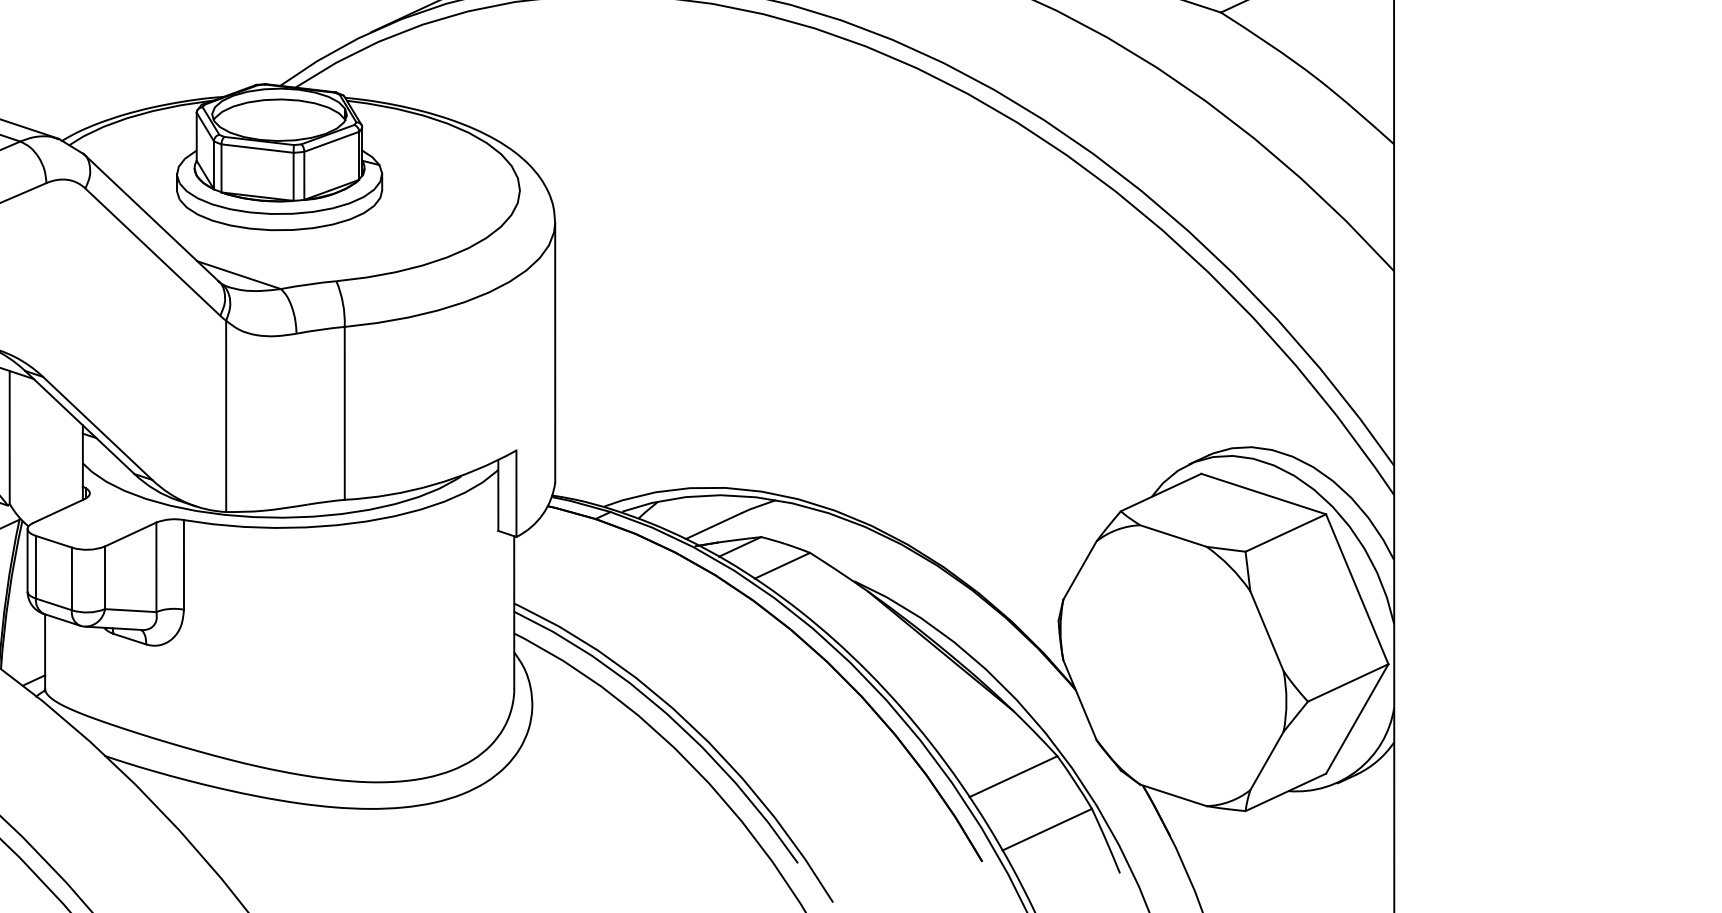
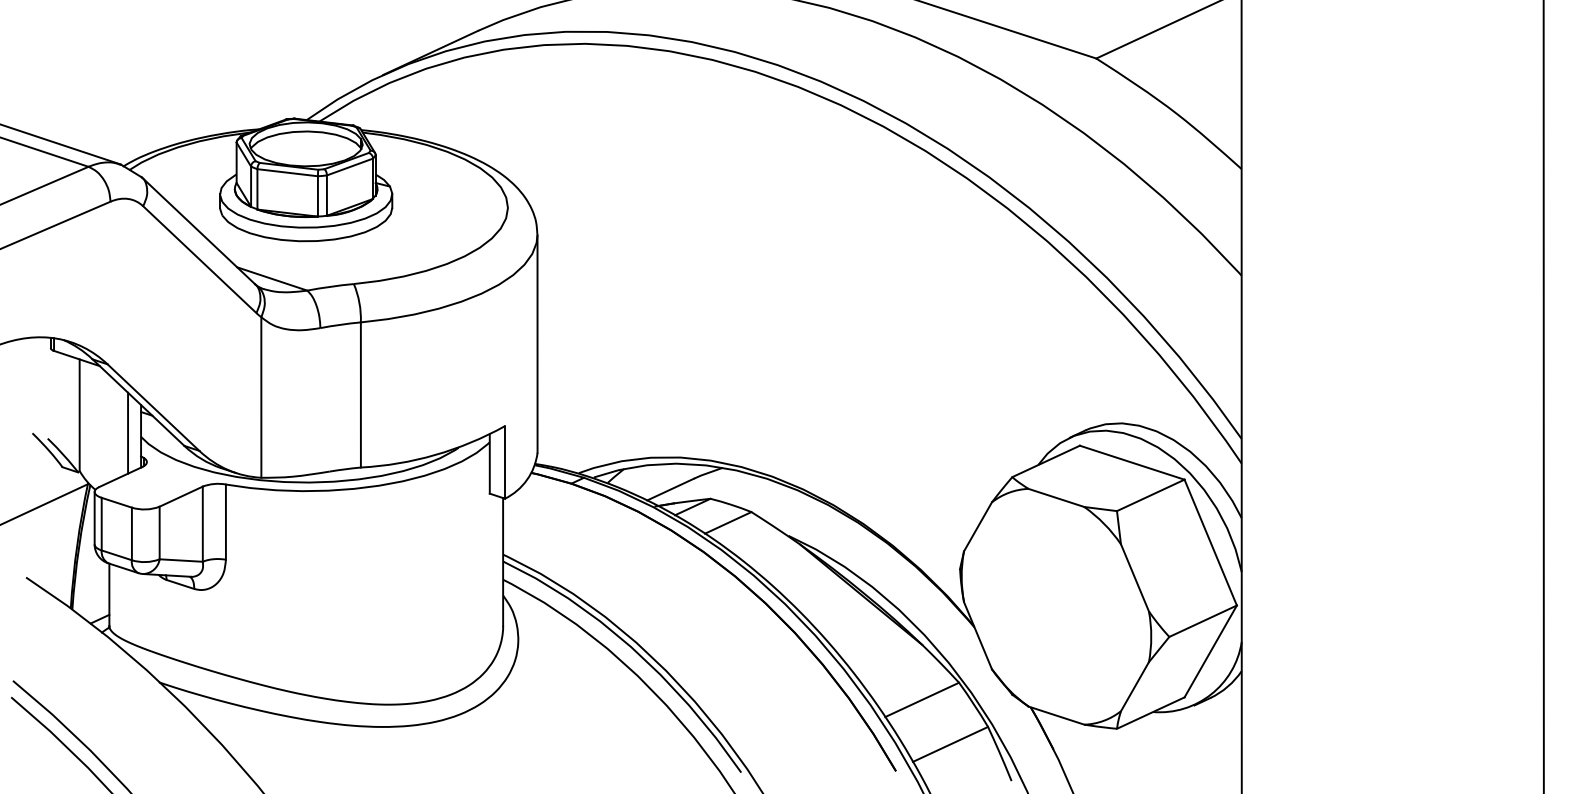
line: (67, 458) -> (128, 432), added

